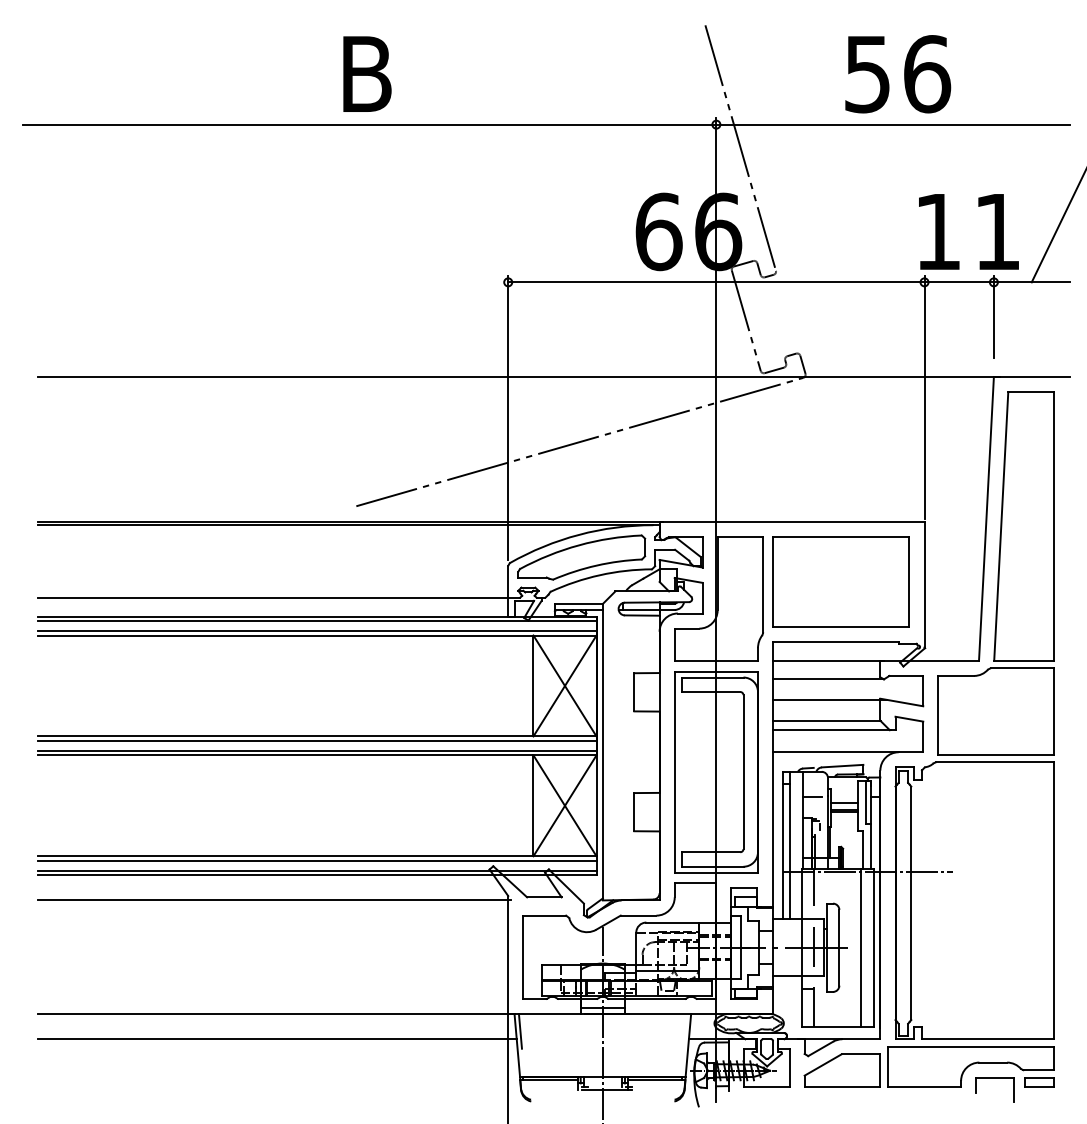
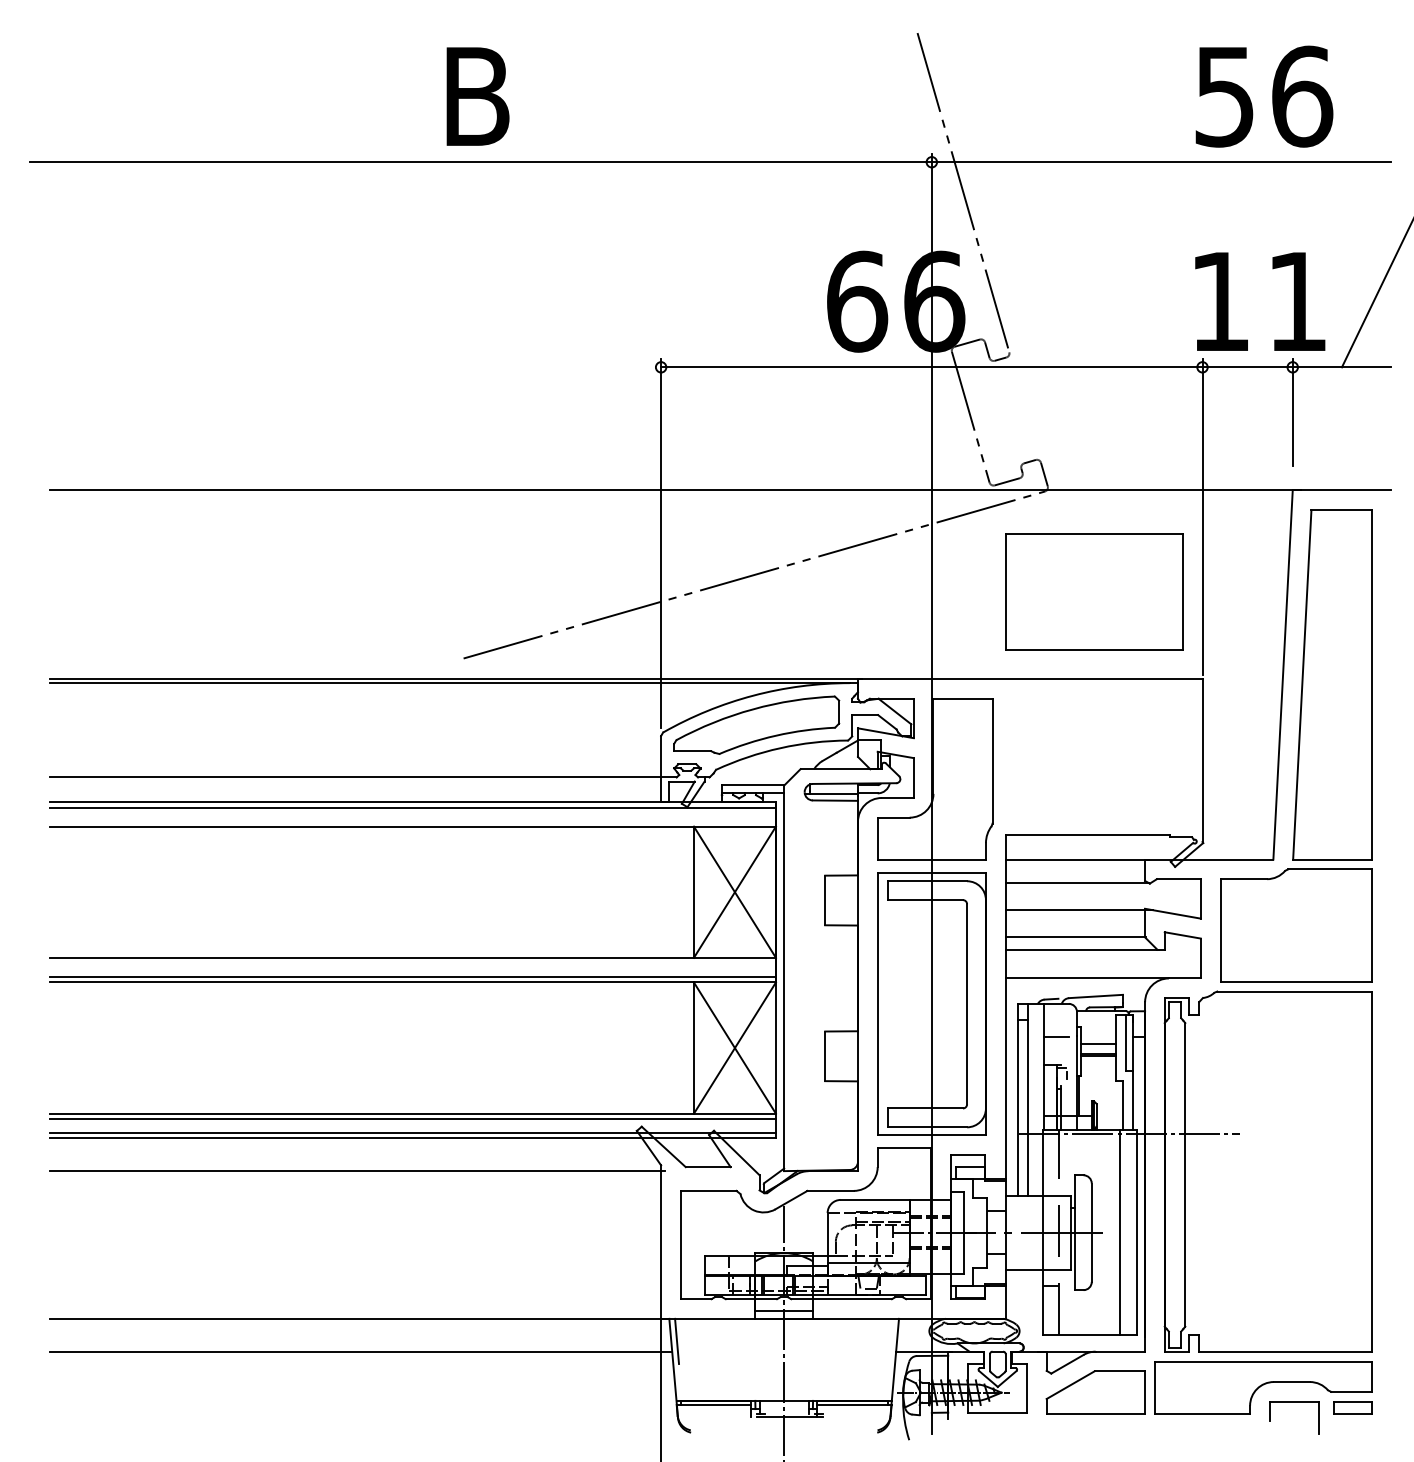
text: (898, 74) -> (1264, 97), moved
part: (840, 581) -> (1093, 591), moved
line: (317, 631) -> (413, 821), removed
line: (317, 740) -> (413, 963), removed

